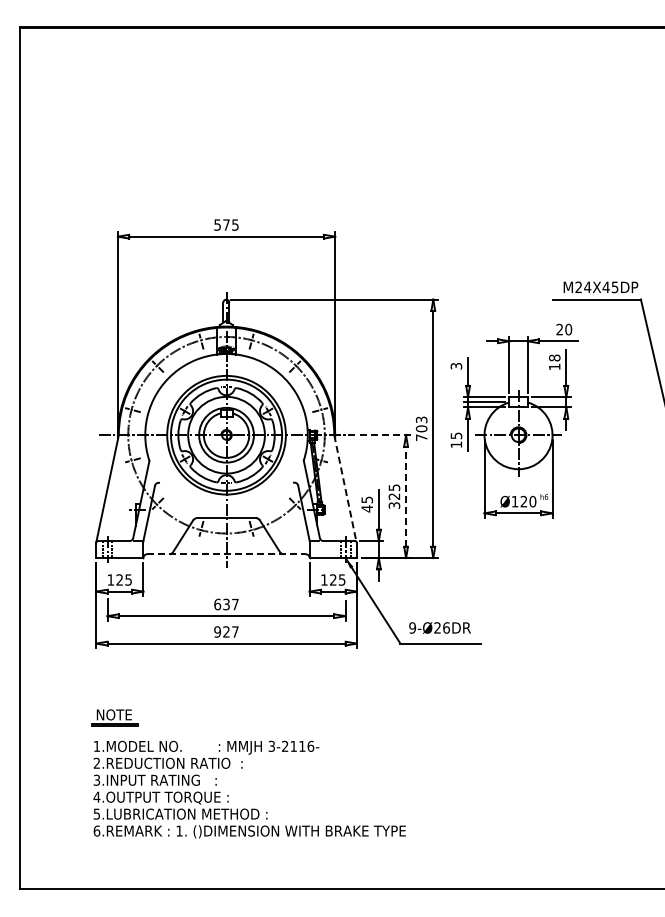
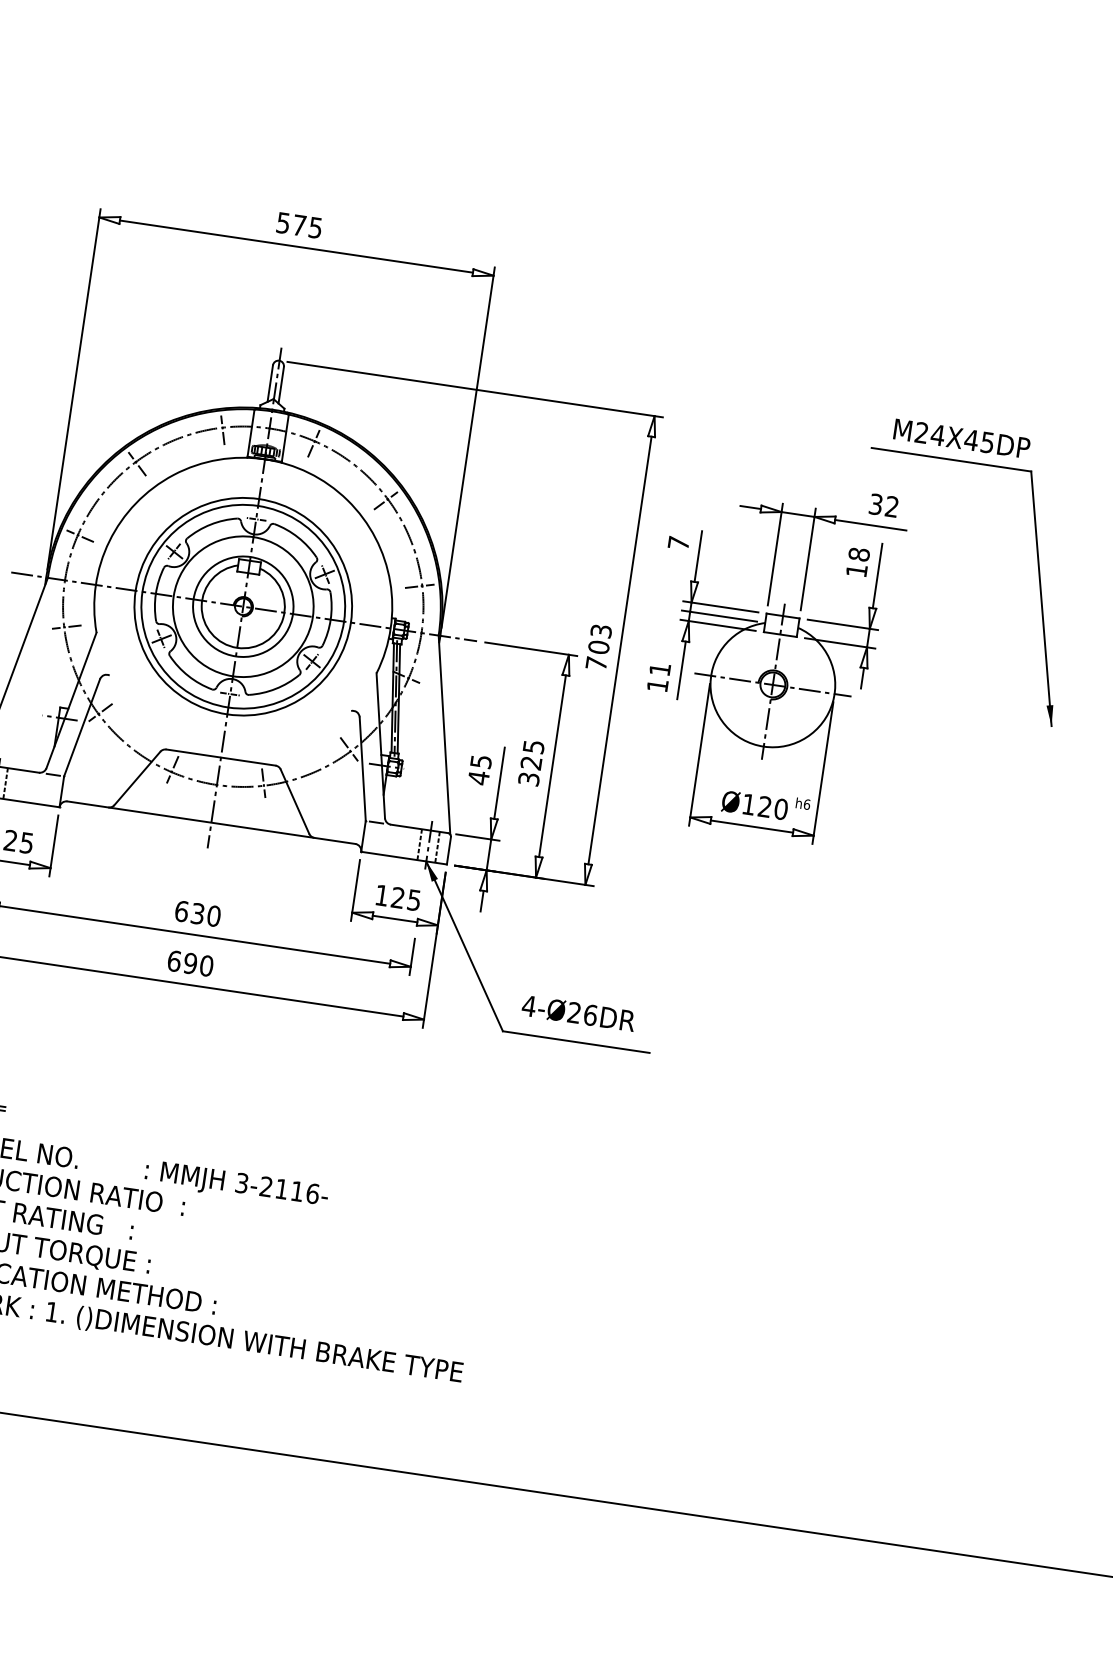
text: (564, 329) -> (884, 505), 20 -> 32
text: (456, 366) -> (678, 543), 3 -> 7
line: (385, 435) -> (531, 649), dashed -> solid
text: (456, 435) -> (660, 668), 15 -> 11
line: (345, 488) -> (444, 735), dashed -> solid
line: (406, 496) -> (553, 766), dashed -> solid
line: (227, 554) -> (213, 823), dashed -> solid
text: (235, 604) -> (214, 916), 637 -> 630
text: (412, 627) -> (529, 1005), 9-Ø26DR -> 4-Ø26DR
text: (226, 631) -> (190, 962), 927 -> 690

